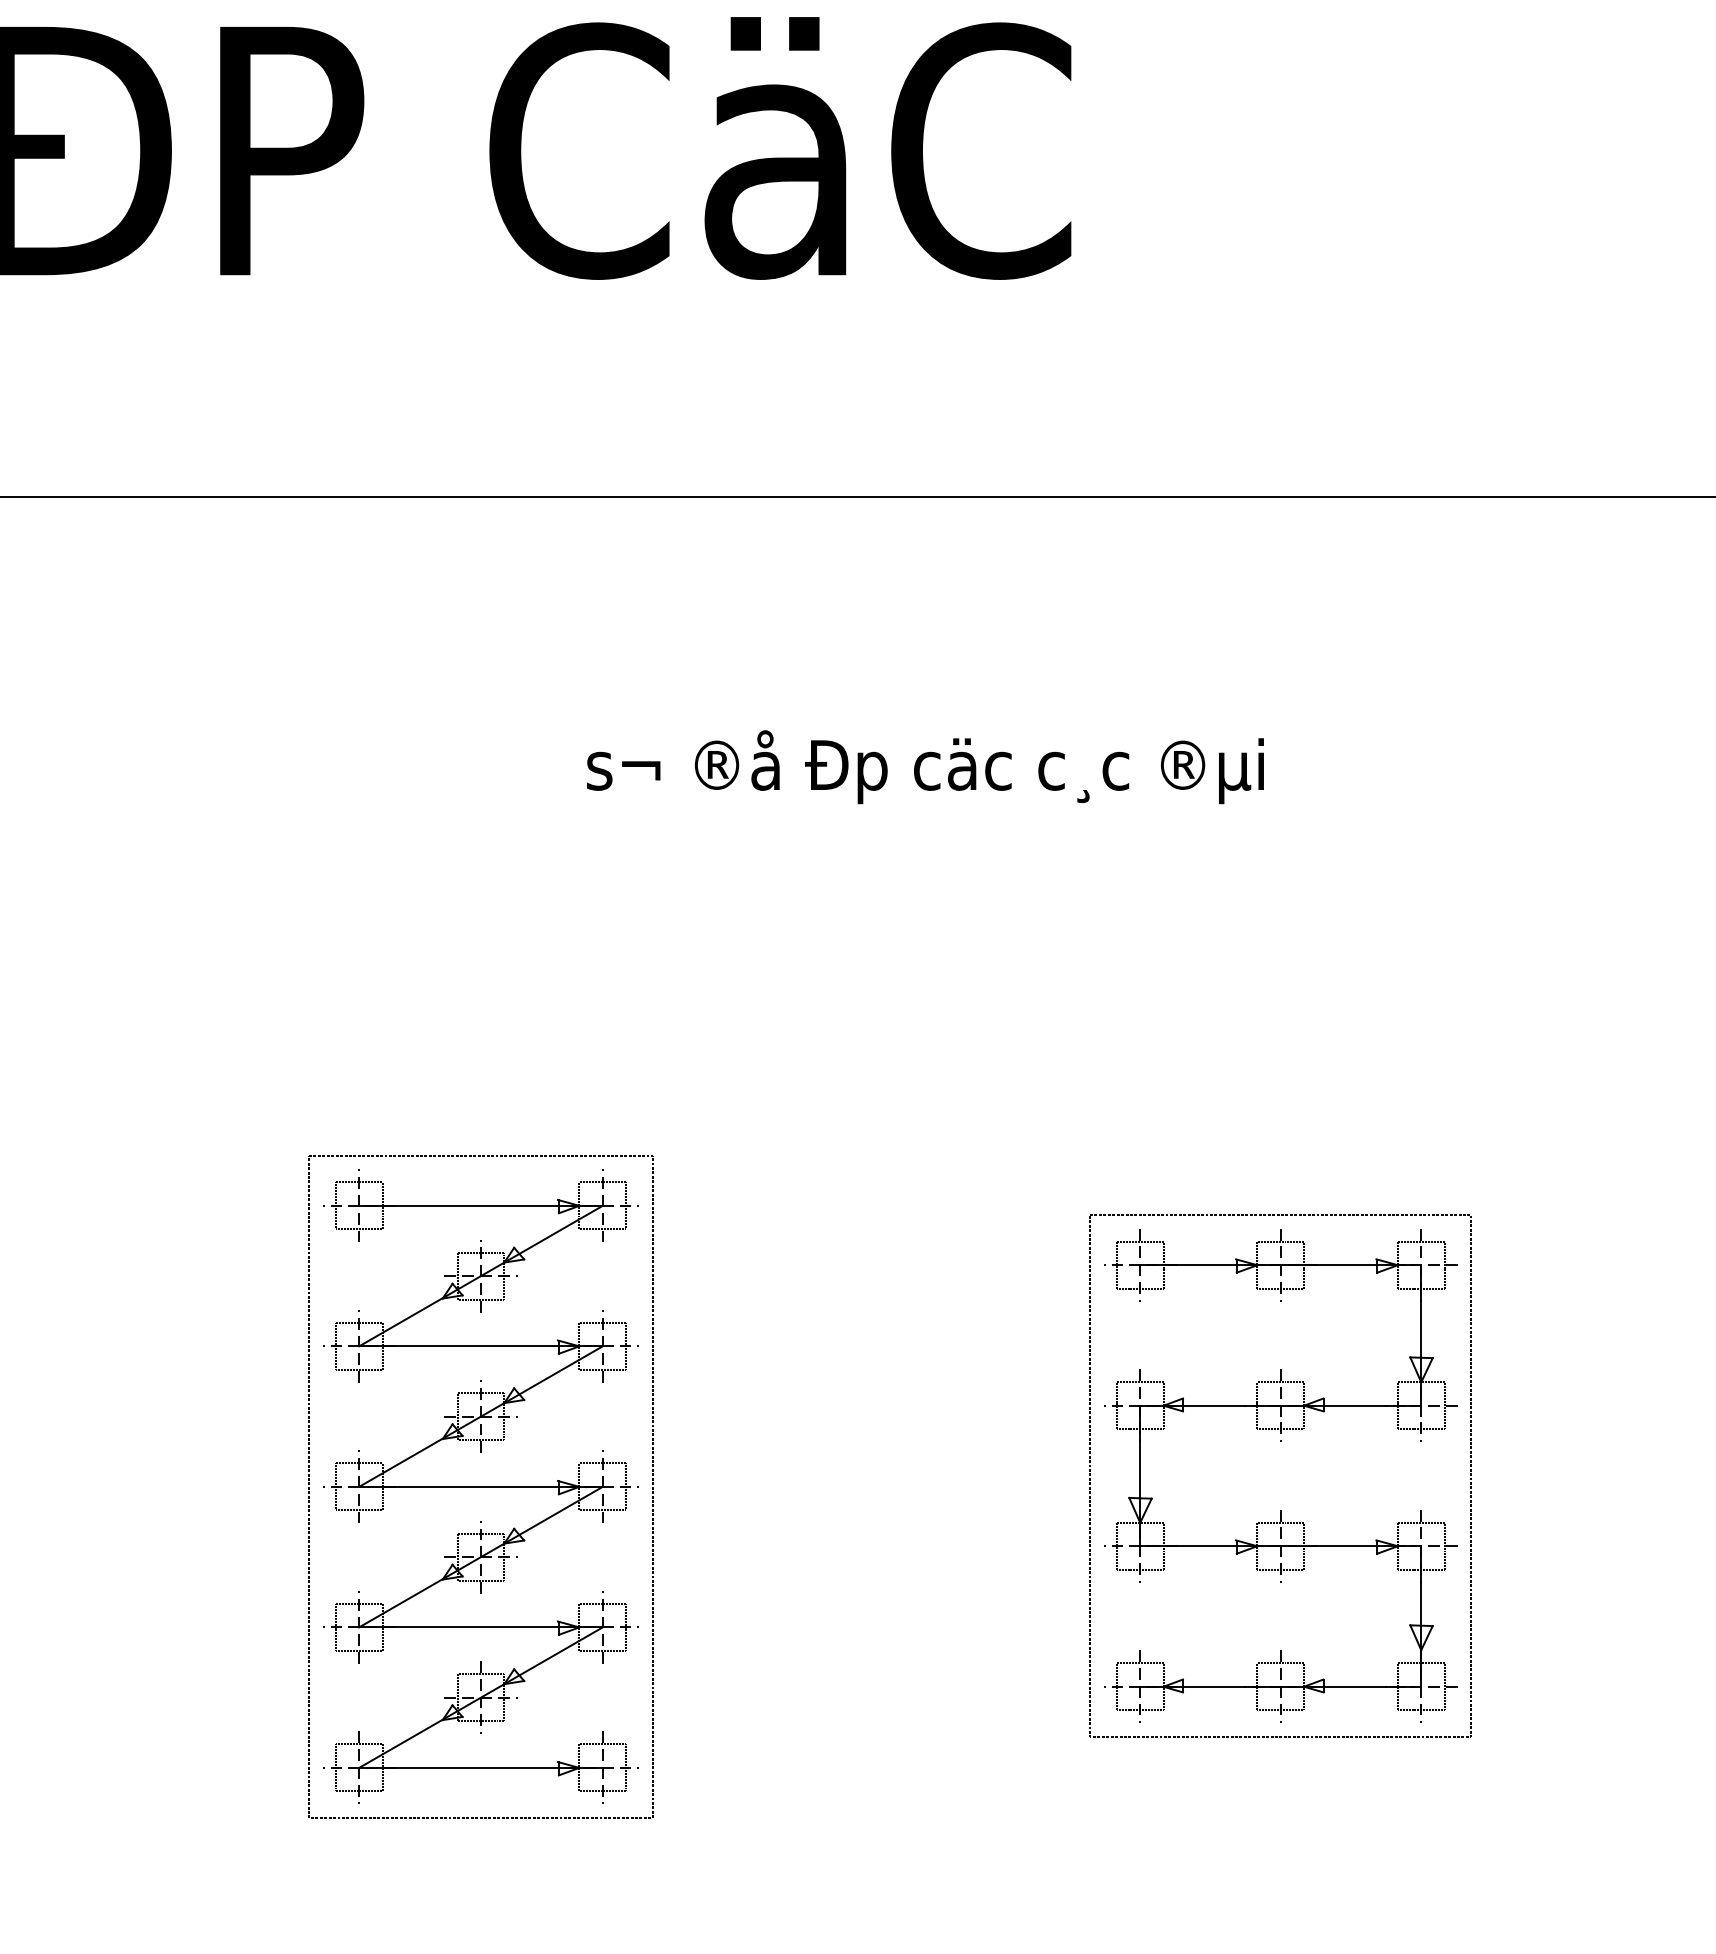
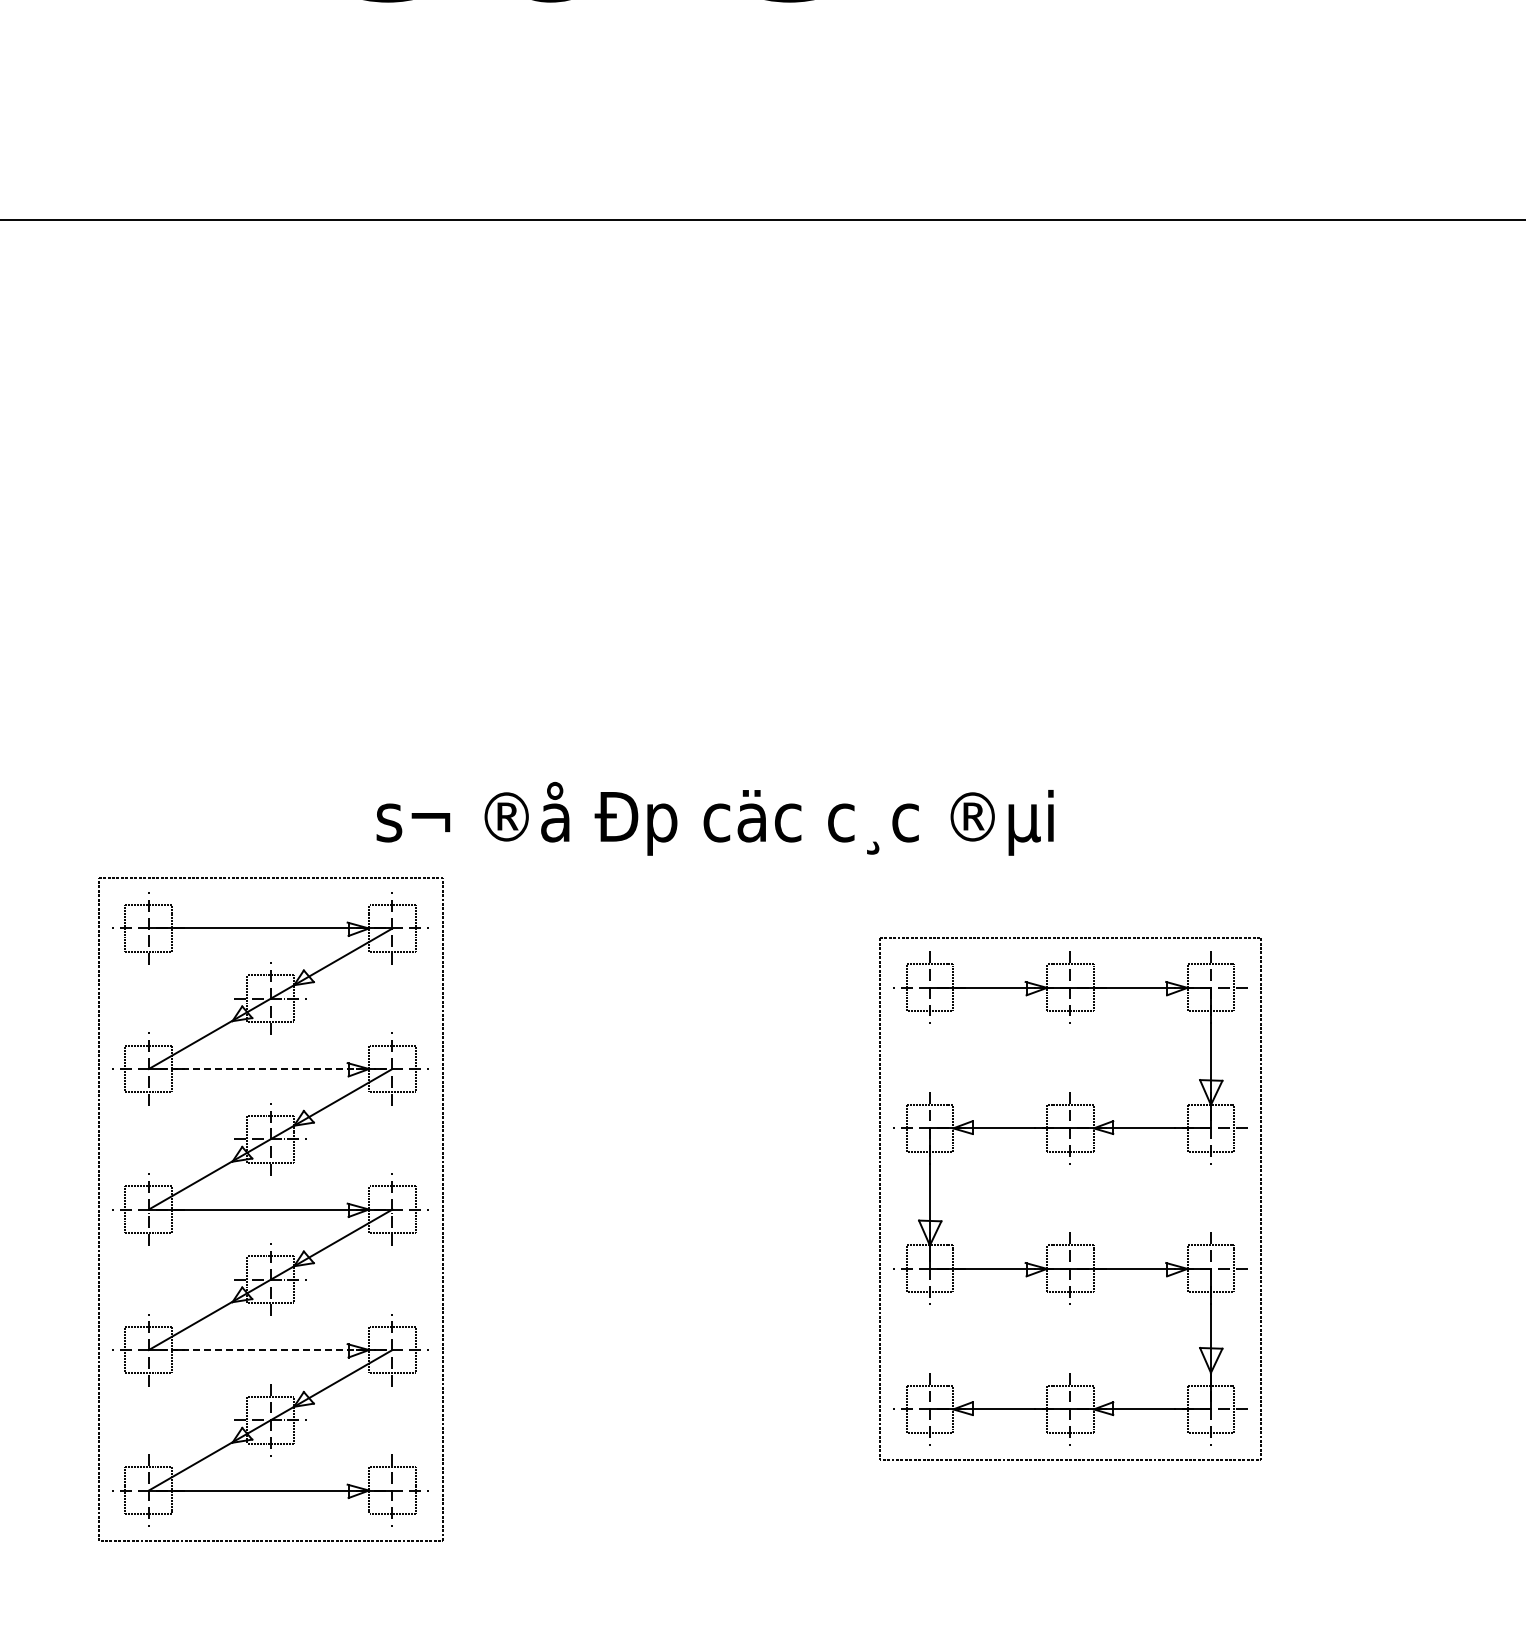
text: (925, 767) -> (715, 819), moved
line: (480, 1346) -> (270, 1069), solid -> dashed
line: (480, 1627) -> (270, 1350), solid -> dashed

